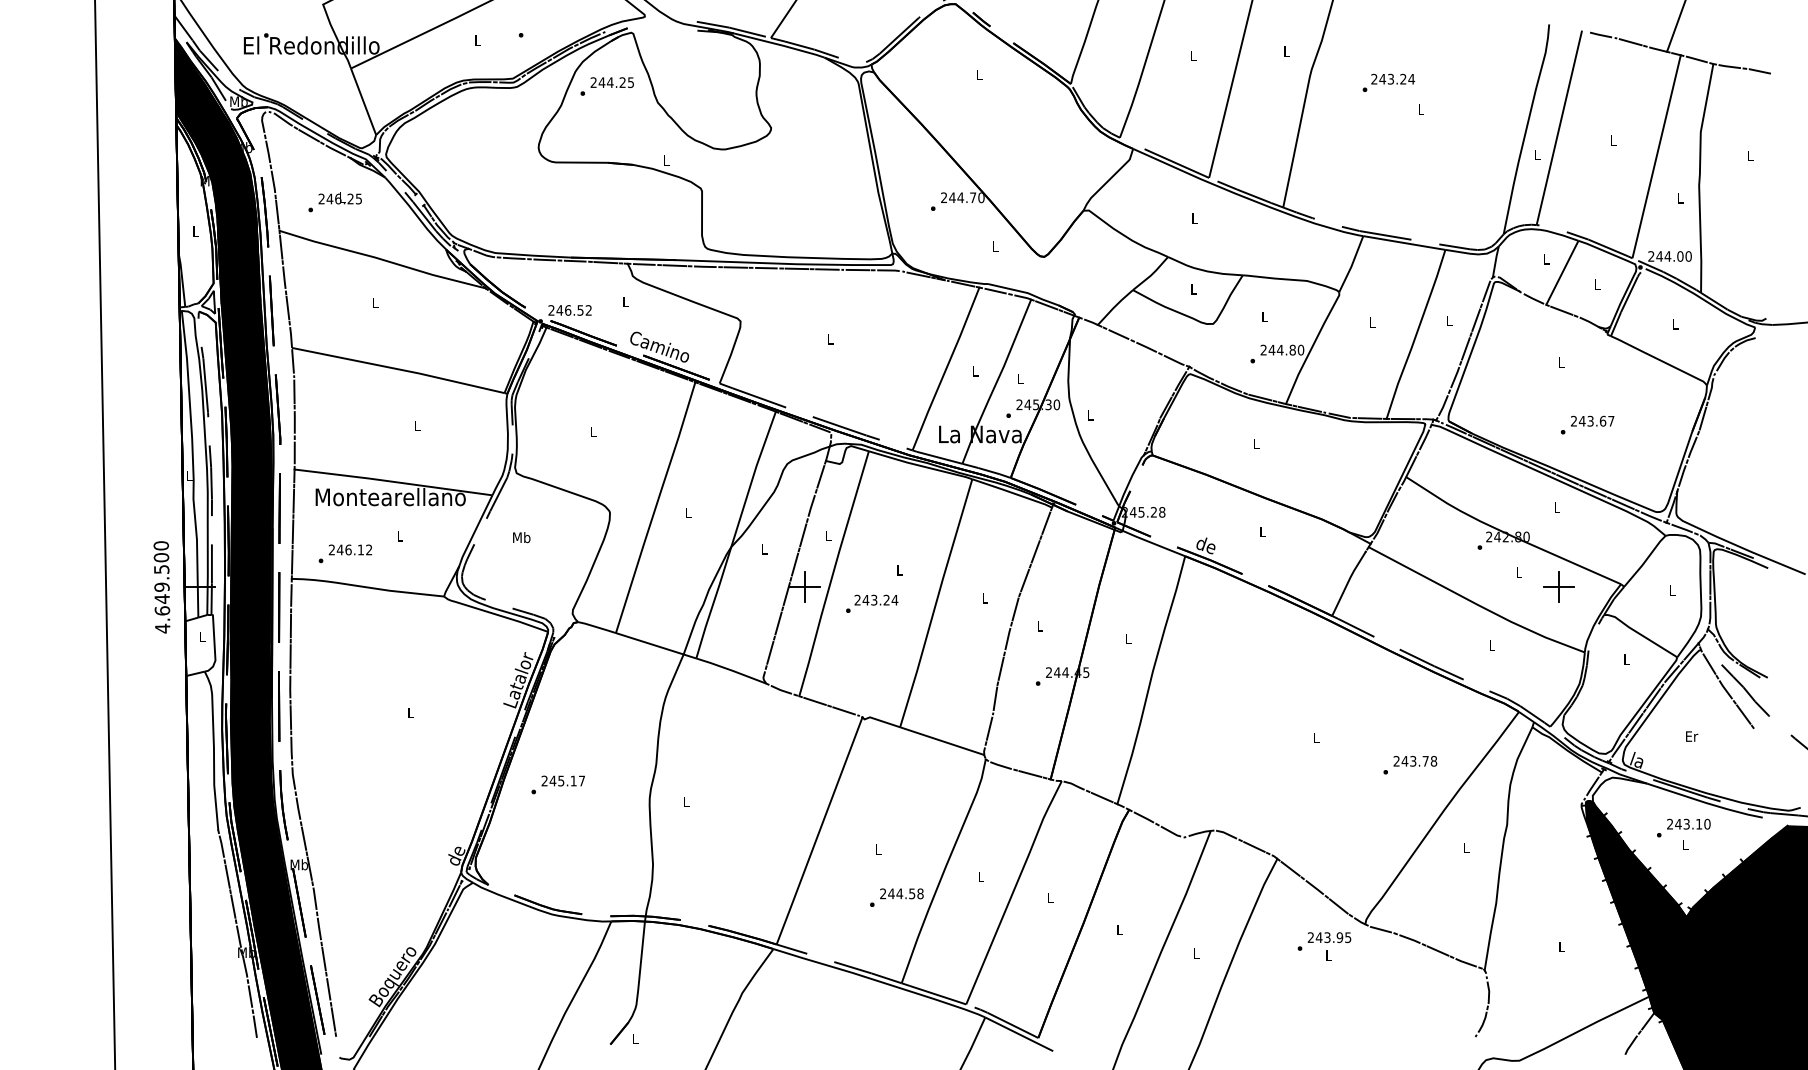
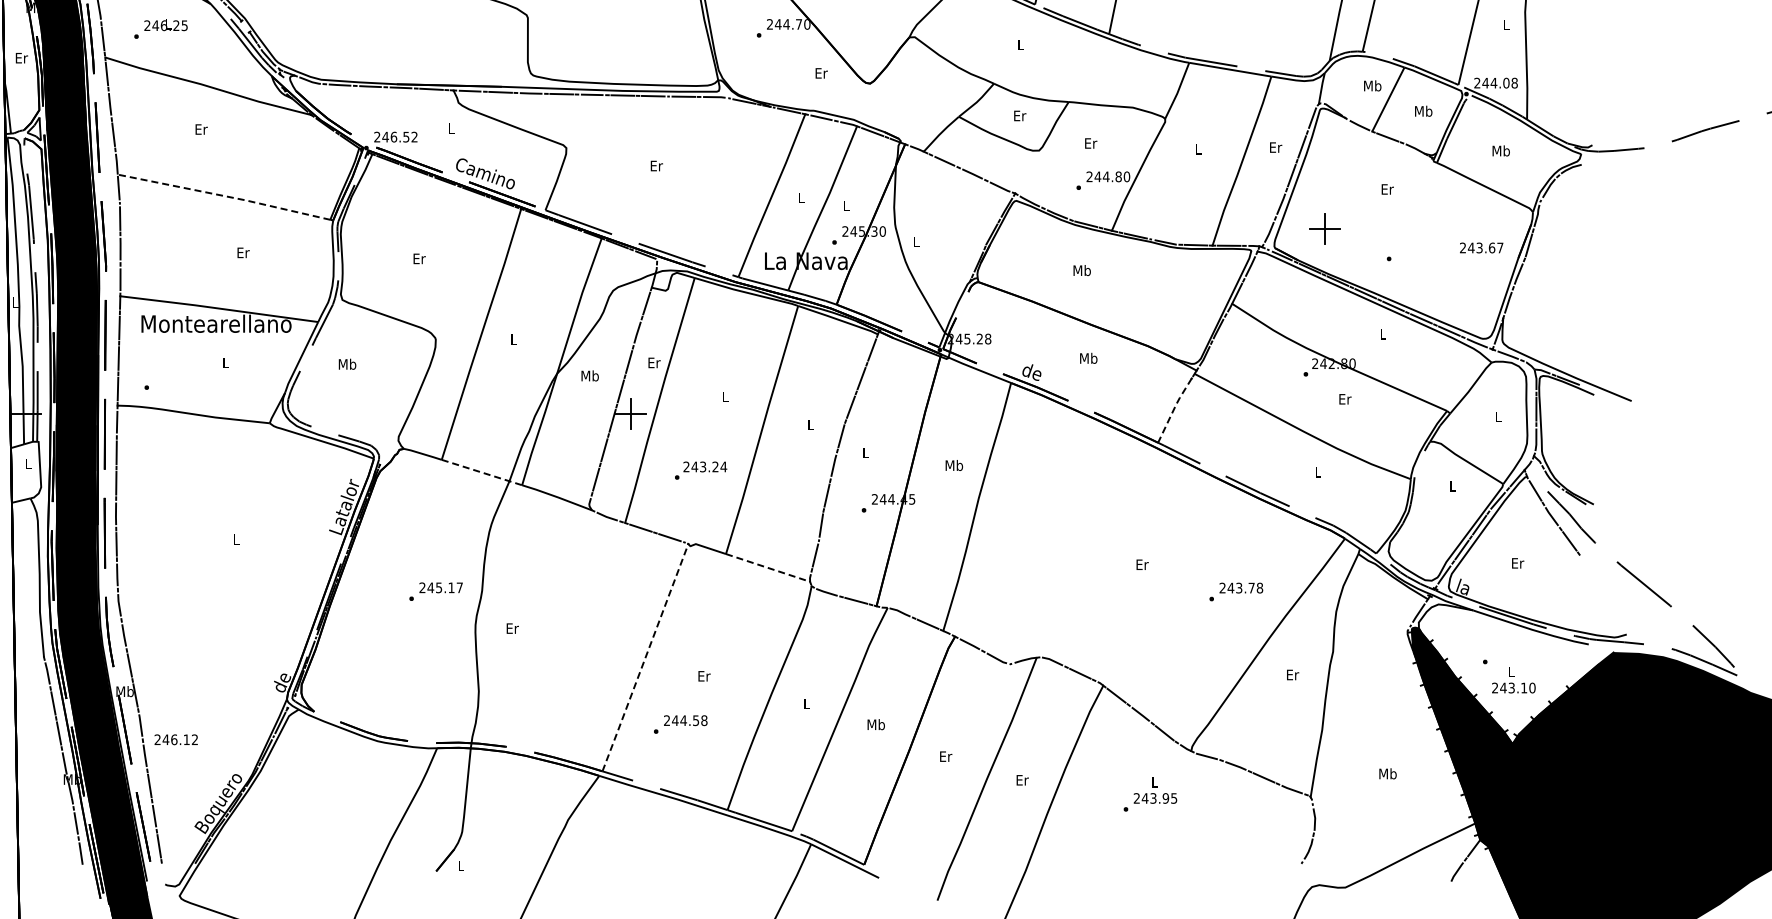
text: (196, 231) -> (22, 58), L -> Er
text: (995, 246) -> (821, 73), L -> Er
text: (1688, 256) -> (1514, 83), 244.00 -> 244.08
text: (1546, 258) -> (1372, 85), L -> Mb
text: (1597, 284) -> (1423, 111), L -> Mb
text: (1194, 289) -> (1020, 116), L -> Er
text: (375, 302) -> (201, 129), L -> Er
text: (1265, 316) -> (1091, 143), L -> Er
text: (1450, 320) -> (1276, 147), L -> Er
text: (1674, 323) -> (1500, 150), L -> Mb
text: (831, 339) -> (657, 166), L -> Er
text: (1561, 362) -> (1387, 189), L -> Er
line: (398, 369) -> (224, 196), solid -> dashed
text: (1592, 420) -> (1481, 247), moved
text: (417, 425) -> (243, 252), L -> Er
text: (593, 431) -> (419, 258), L -> Er
text: (1255, 443) -> (1081, 270), L -> Mb
text: (1262, 531) -> (1088, 358), L -> Mb
text: (828, 536) -> (654, 363), L -> Er
text: (764, 548) -> (590, 375), L -> Mb
text: (350, 549) -> (176, 739), moved
text: (1519, 572) -> (1345, 399), L -> Er
line: (1348, 582) -> (1174, 409), solid -> dashed
part: (1558, 586) -> (1324, 228), moved
text: (872, 603) -> (701, 470), moved
text: (1128, 638) -> (954, 465), L -> Mb
line: (656, 645) -> (482, 472), solid -> dashed
text: (1316, 737) -> (1142, 564), L -> Er
line: (942, 741) -> (768, 568), solid -> dashed
text: (557, 784) -> (435, 591), moved
text: (686, 801) -> (512, 628), L -> Er
text: (1688, 823) -> (1513, 687), moved
line: (819, 831) -> (645, 658), solid -> dashed
text: (1467, 848) -> (1293, 675), L -> Er
text: (878, 849) -> (704, 676), L -> Er
text: (896, 897) -> (680, 724), moved
text: (1050, 897) -> (876, 724), L -> Mb
text: (1120, 929) -> (946, 756), L -> Er
text: (1324, 941) -> (1150, 802), moved
text: (1561, 946) -> (1387, 773), L -> Mb
text: (1196, 953) -> (1022, 780), L -> Er

